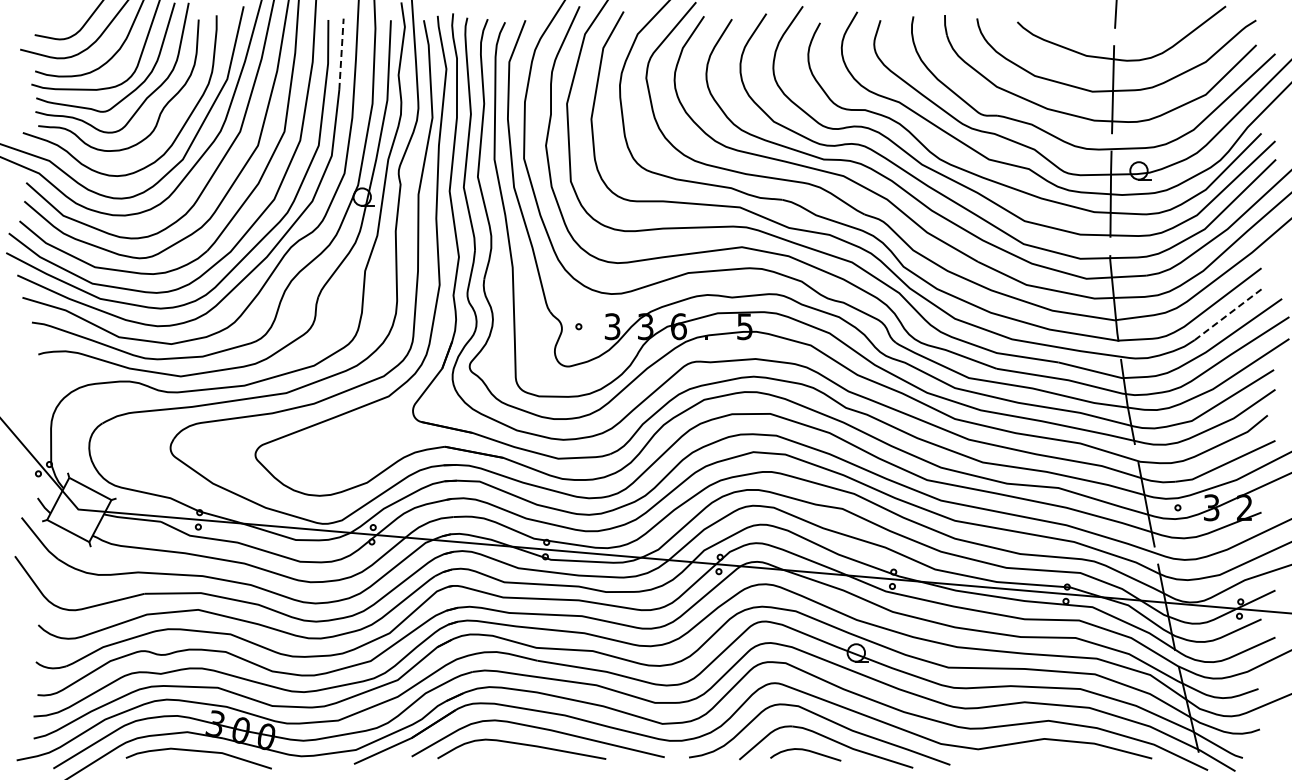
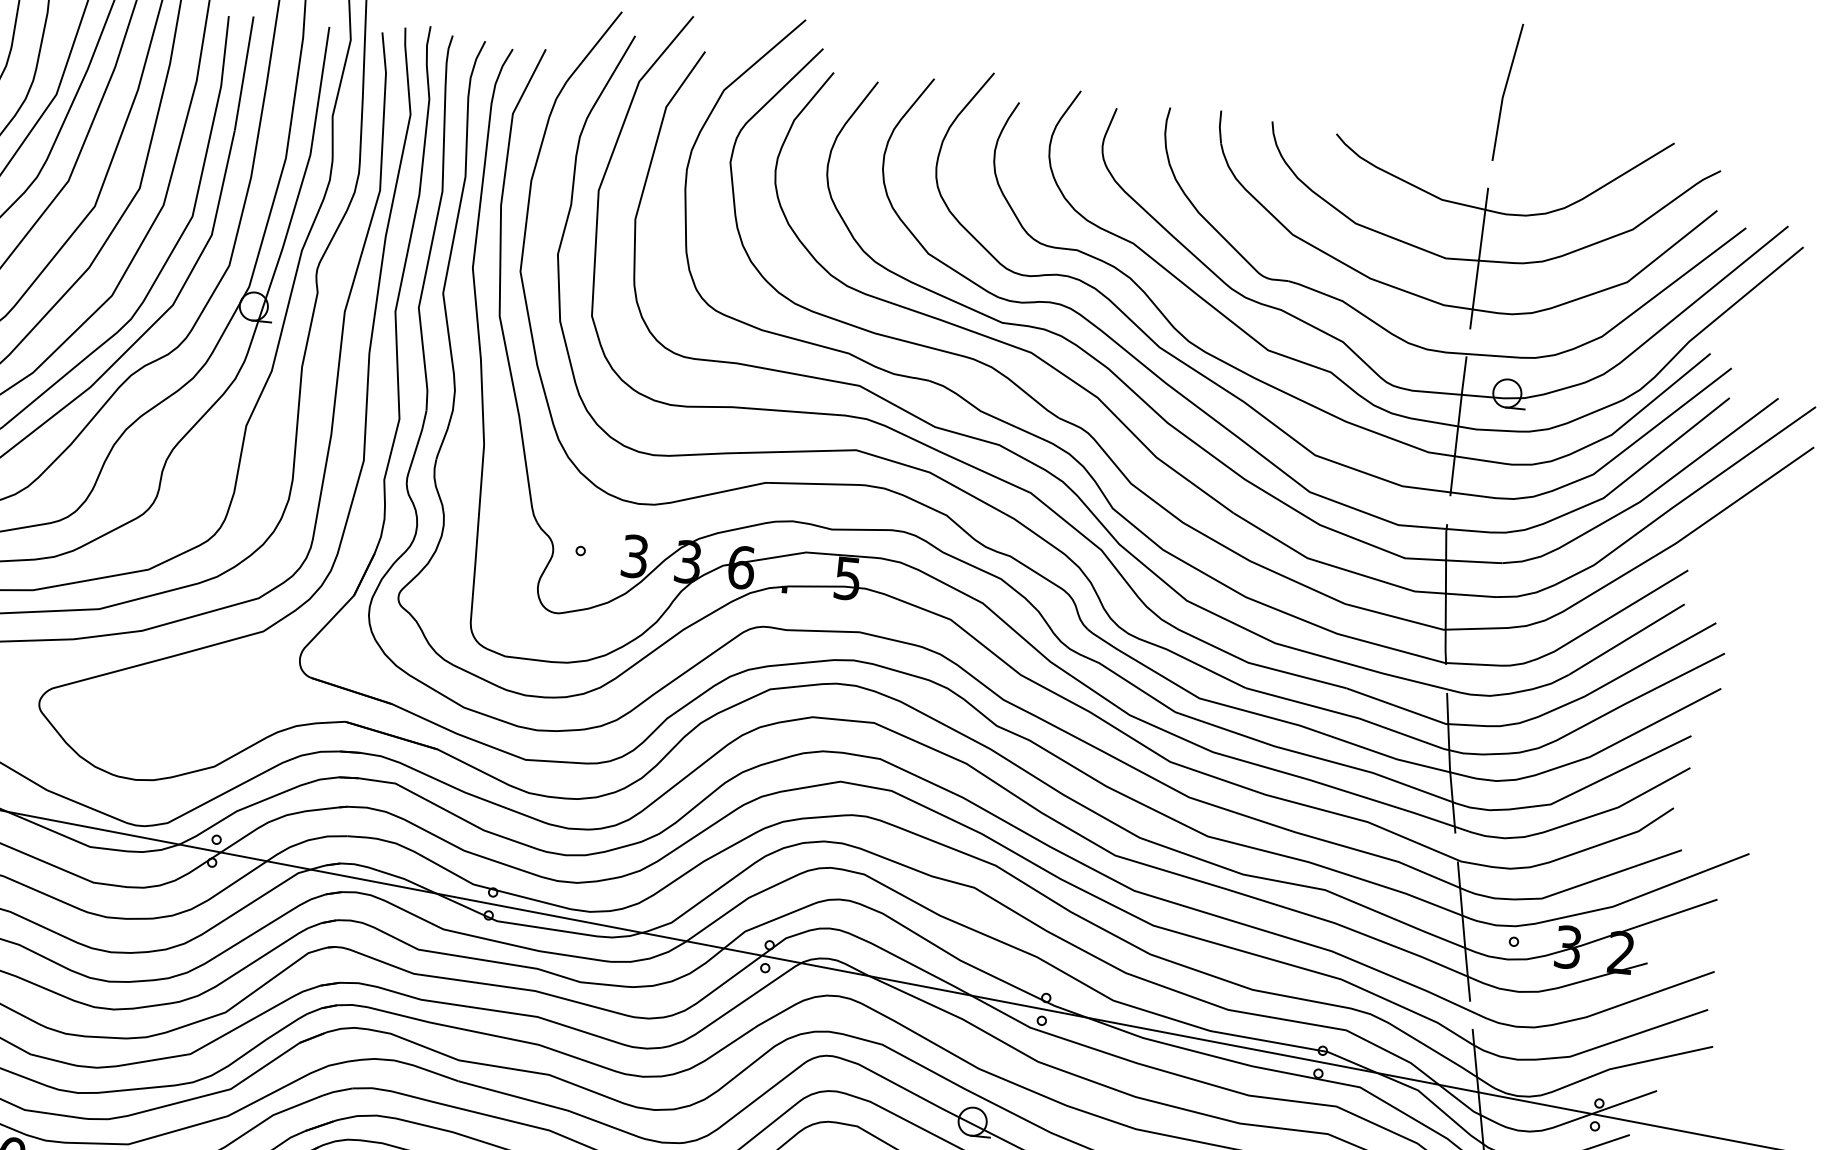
line: (341, 54) -> (244, 73), dashed -> solid
line: (1228, 314) -> (1627, 639), dashed -> solid

